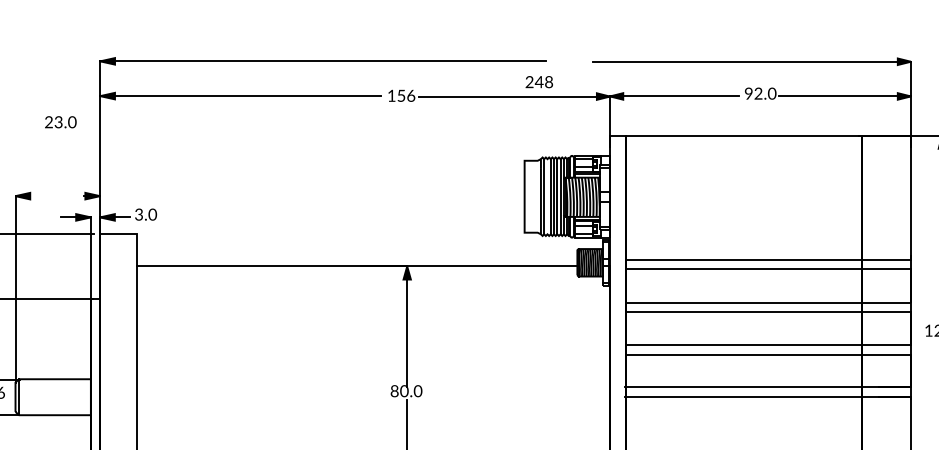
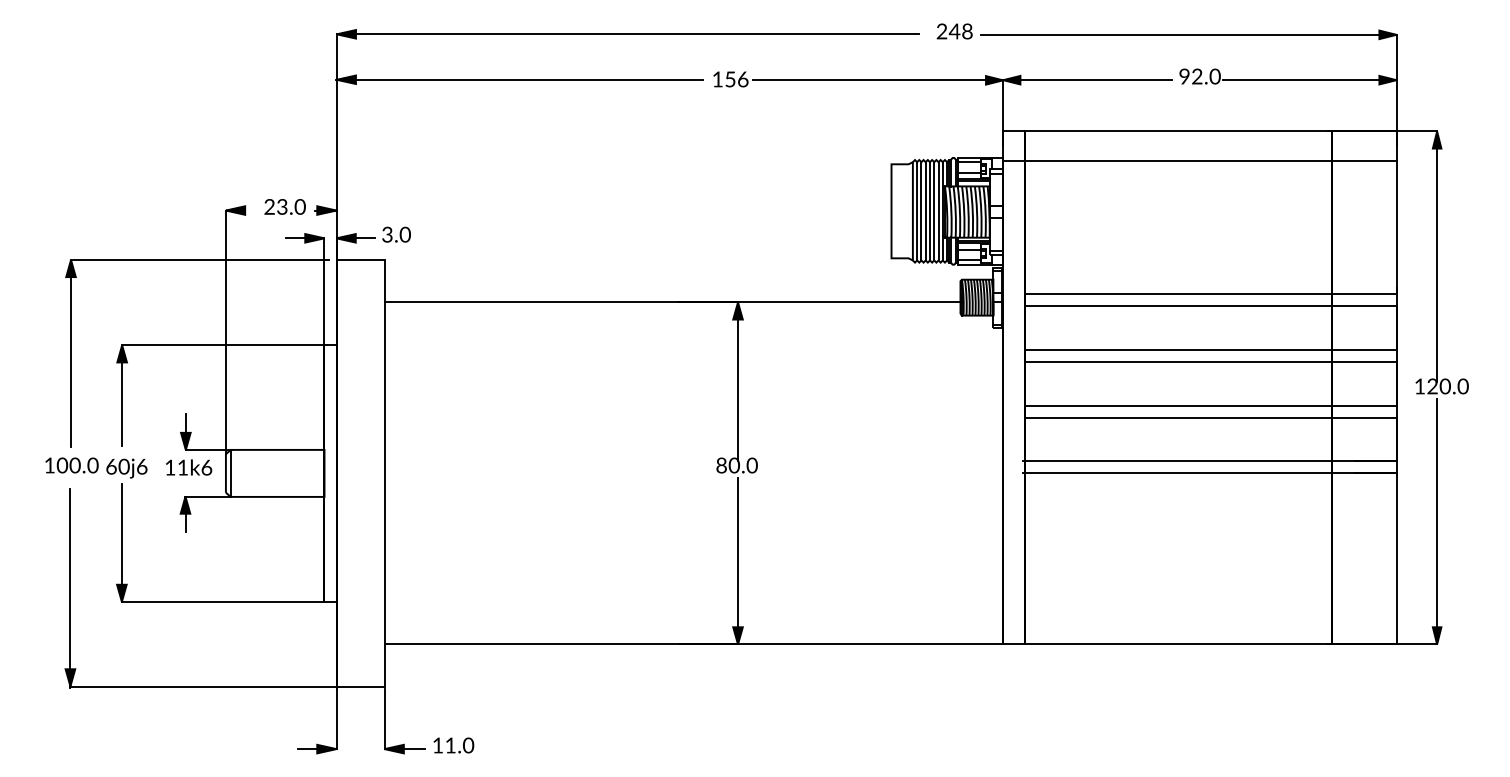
text: (539, 82) -> (954, 31), moved
text: (60, 121) -> (284, 206), moved
line: (760, 158) -> (1199, 161), added
line: (547, 196) -> (921, 211), added

